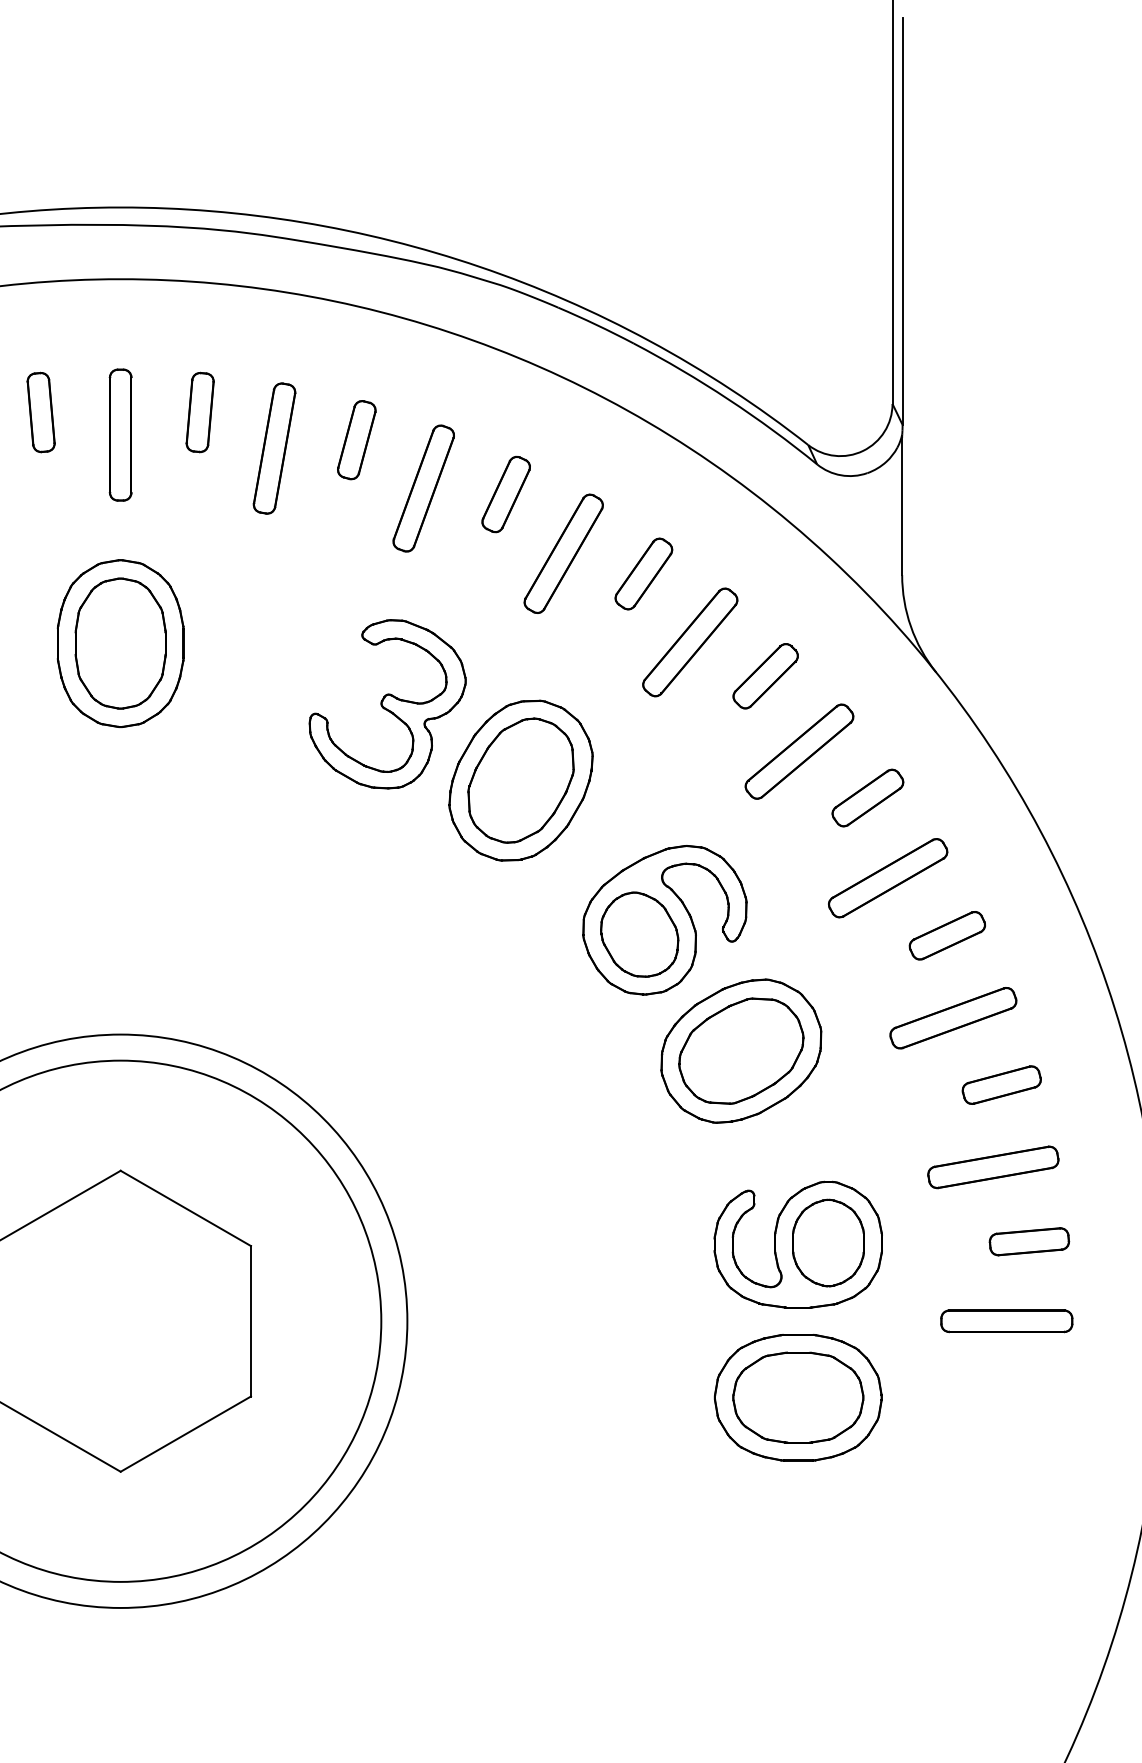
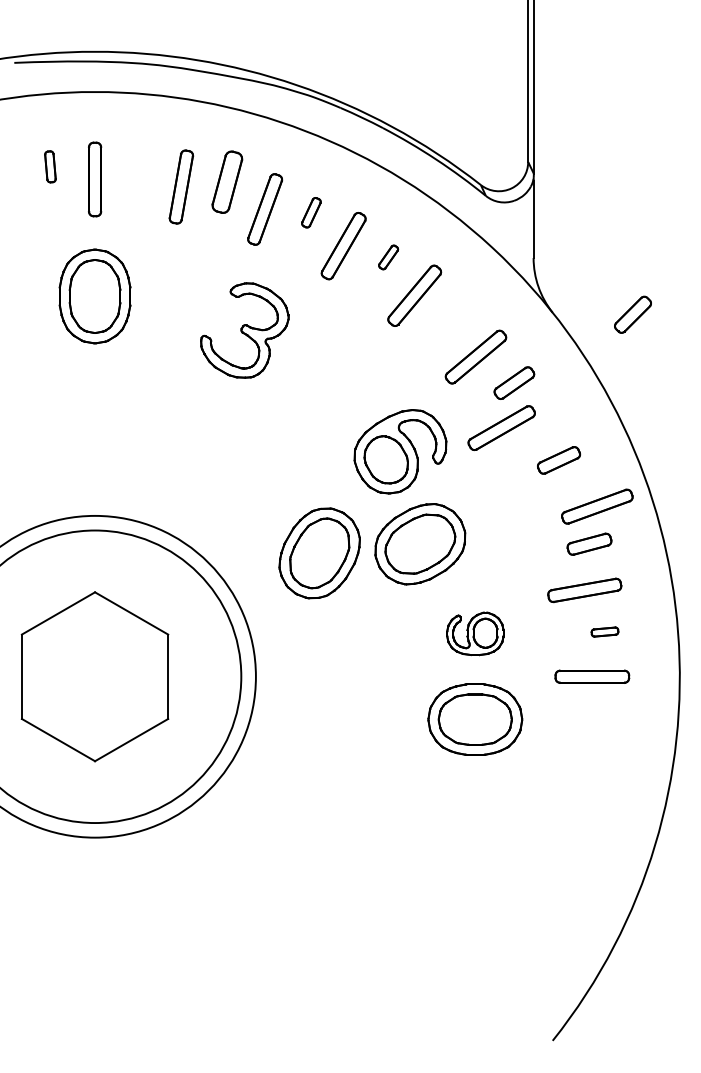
part: (41, 411) -> (50, 166), size x0.7
part: (199, 411) -> (139, 166), removed
part: (356, 440) -> (227, 182), size x1.4
part: (506, 493) -> (311, 212), size x0.7
part: (643, 574) -> (388, 257), size x0.6
part: (764, 675) -> (632, 314), moved
part: (520, 780) -> (319, 553), moved
part: (887, 877) -> (501, 427), moved
part: (953, 1017) -> (597, 506), moved
part: (741, 1051) -> (420, 544), moved
part: (1028, 1240) -> (604, 631), size x0.6
part: (798, 1244) -> (475, 633), size x0.6

